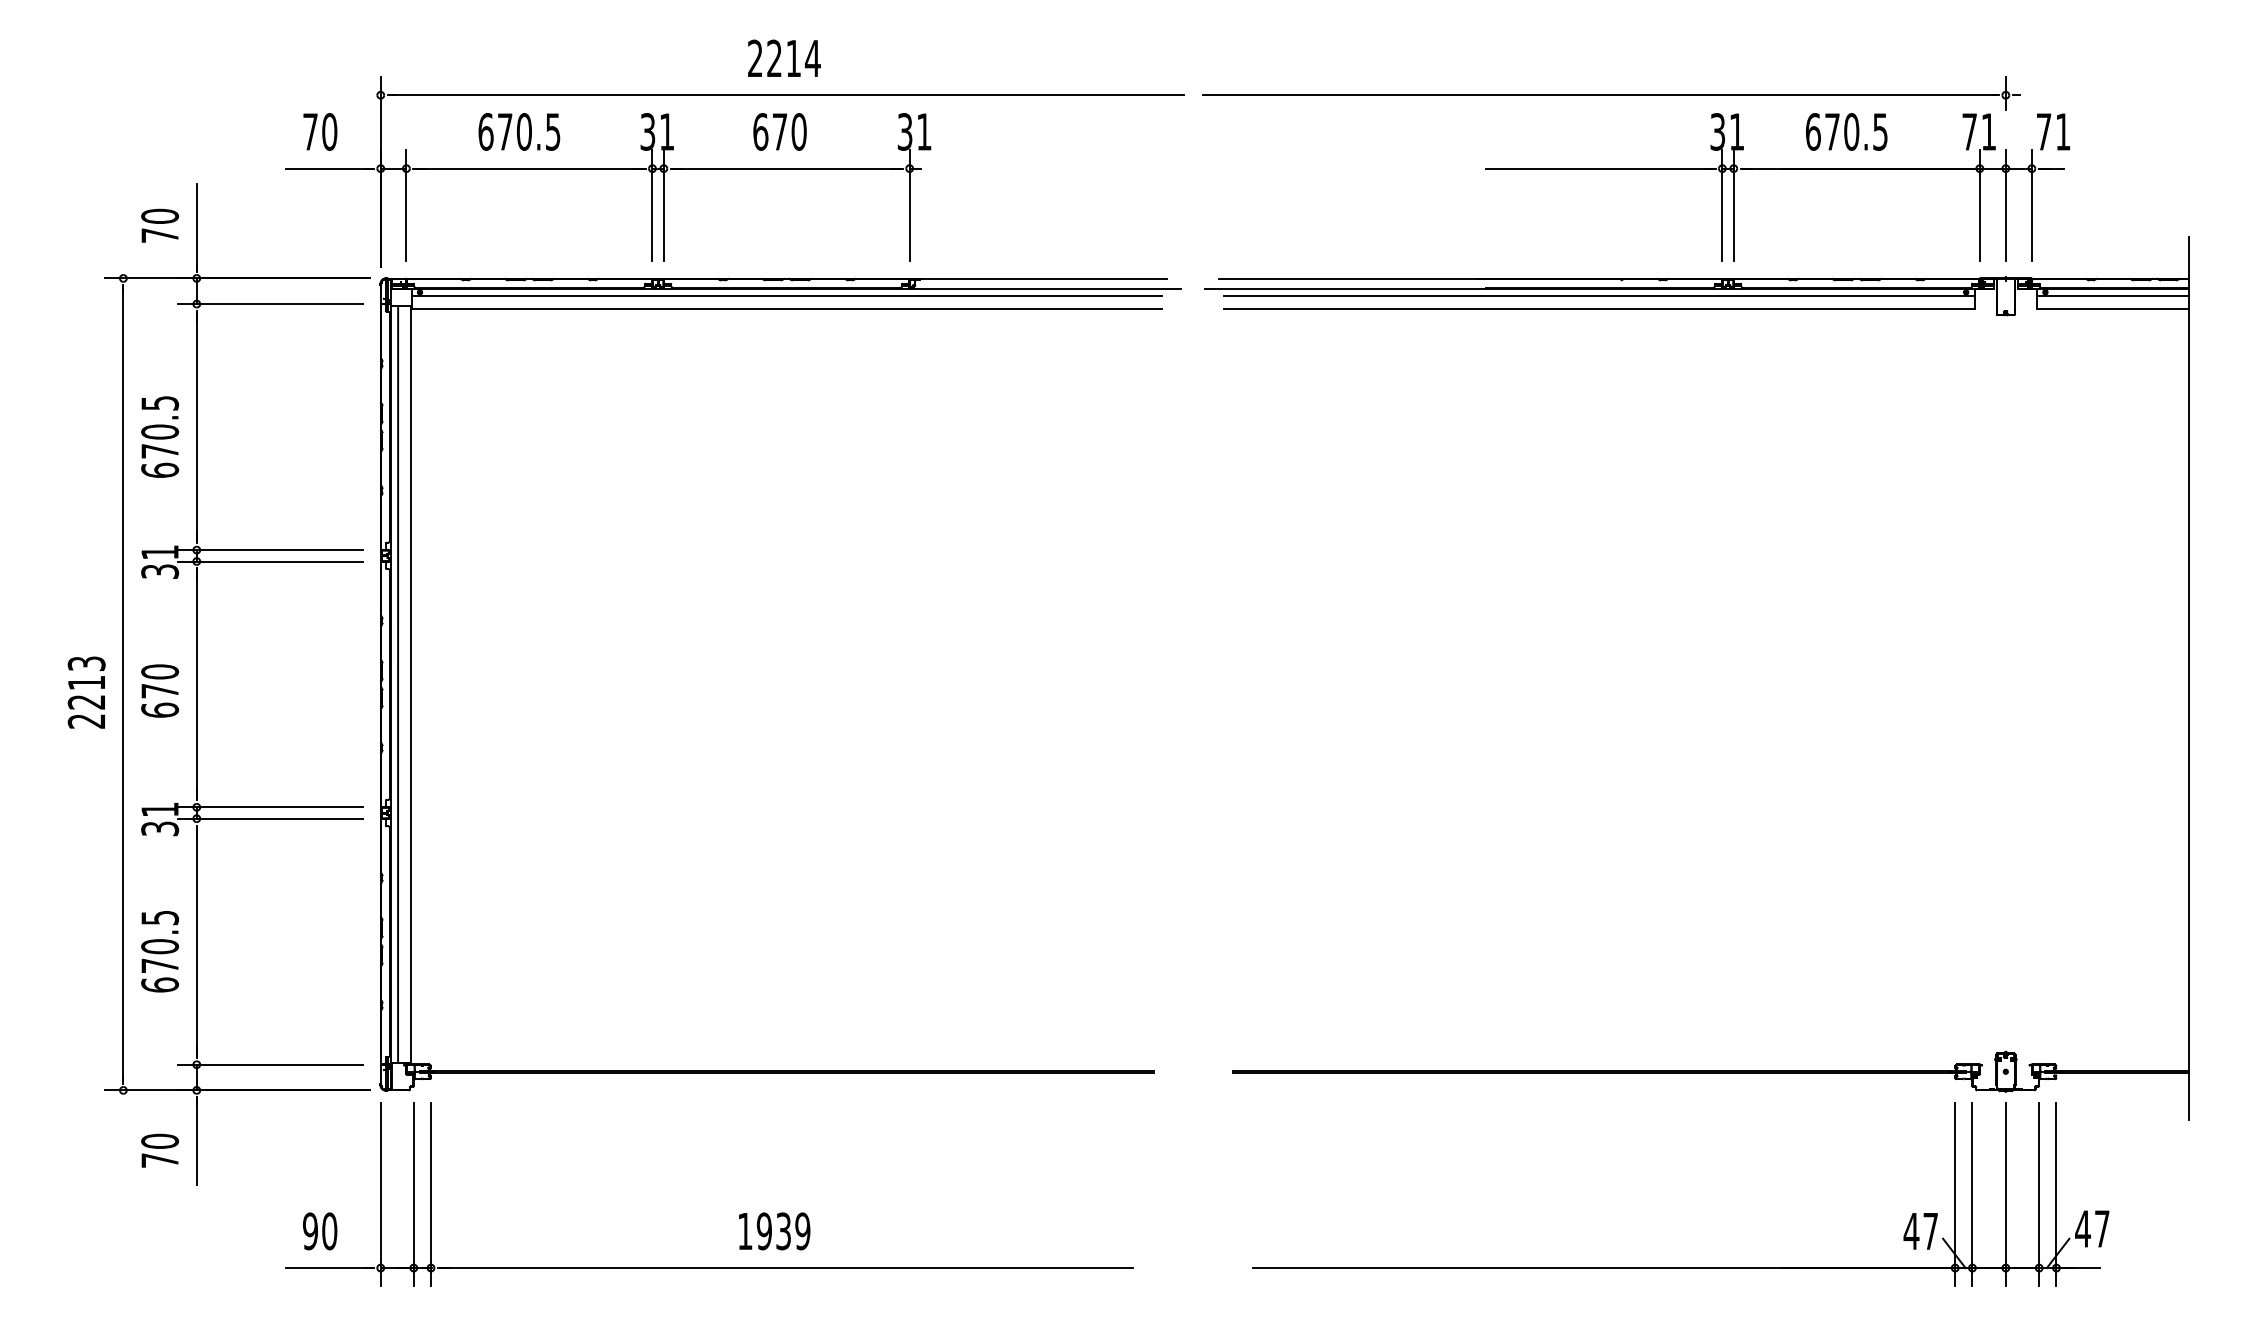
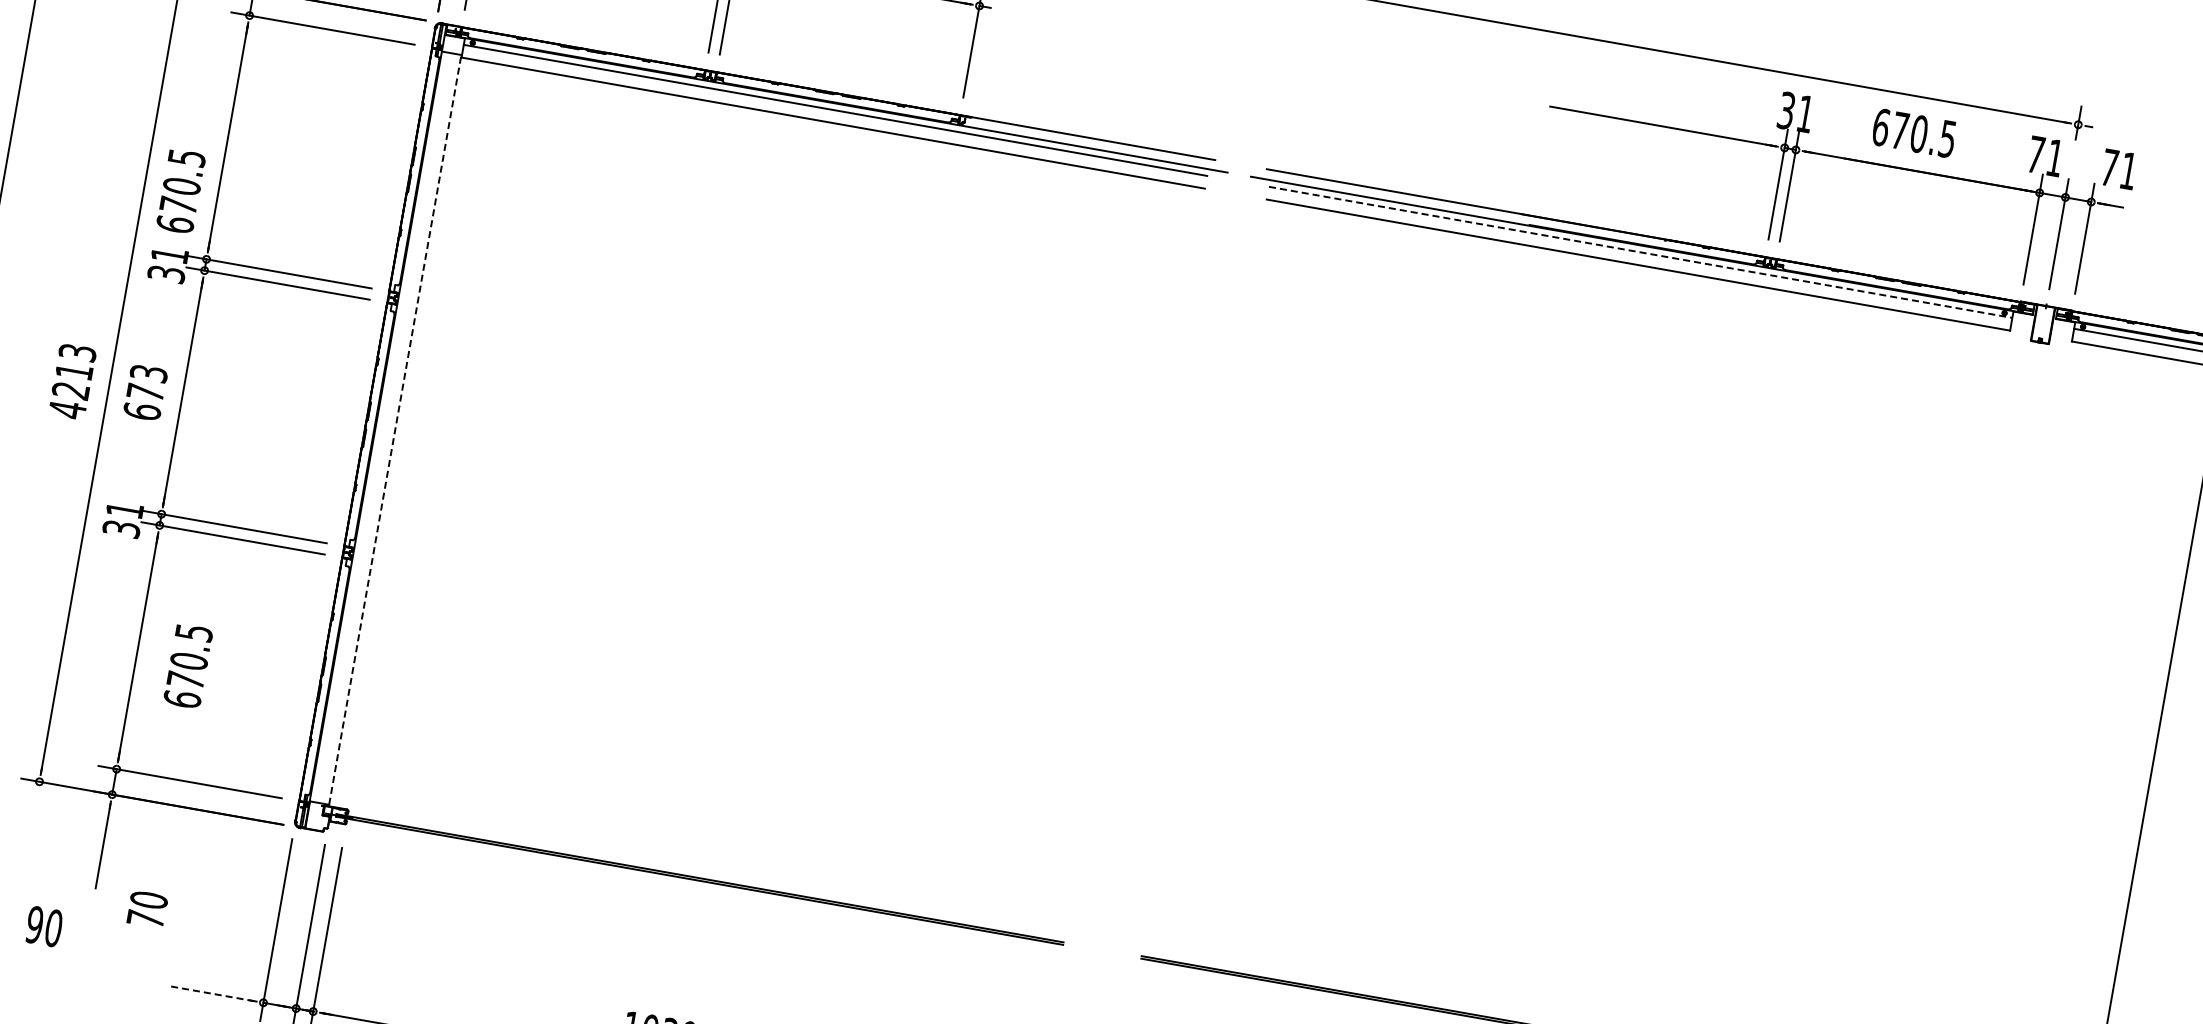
line: (1599, 295) -> (1640, 252), solid -> dashed
text: (160, 436) -> (181, 190), moved
text: (160, 671) -> (149, 373), 670 -> 673
line: (398, 684) -> (382, 427), removed
line: (410, 684) -> (394, 429), solid -> dashed
text: (85, 721) -> (66, 409), 2213 -> 4213
text: (160, 951) -> (188, 666), moved
text: (160, 1150) -> (147, 909), moved
text: (320, 1231) -> (44, 926), moved
line: (328, 1268) -> (211, 994), solid -> dashed

